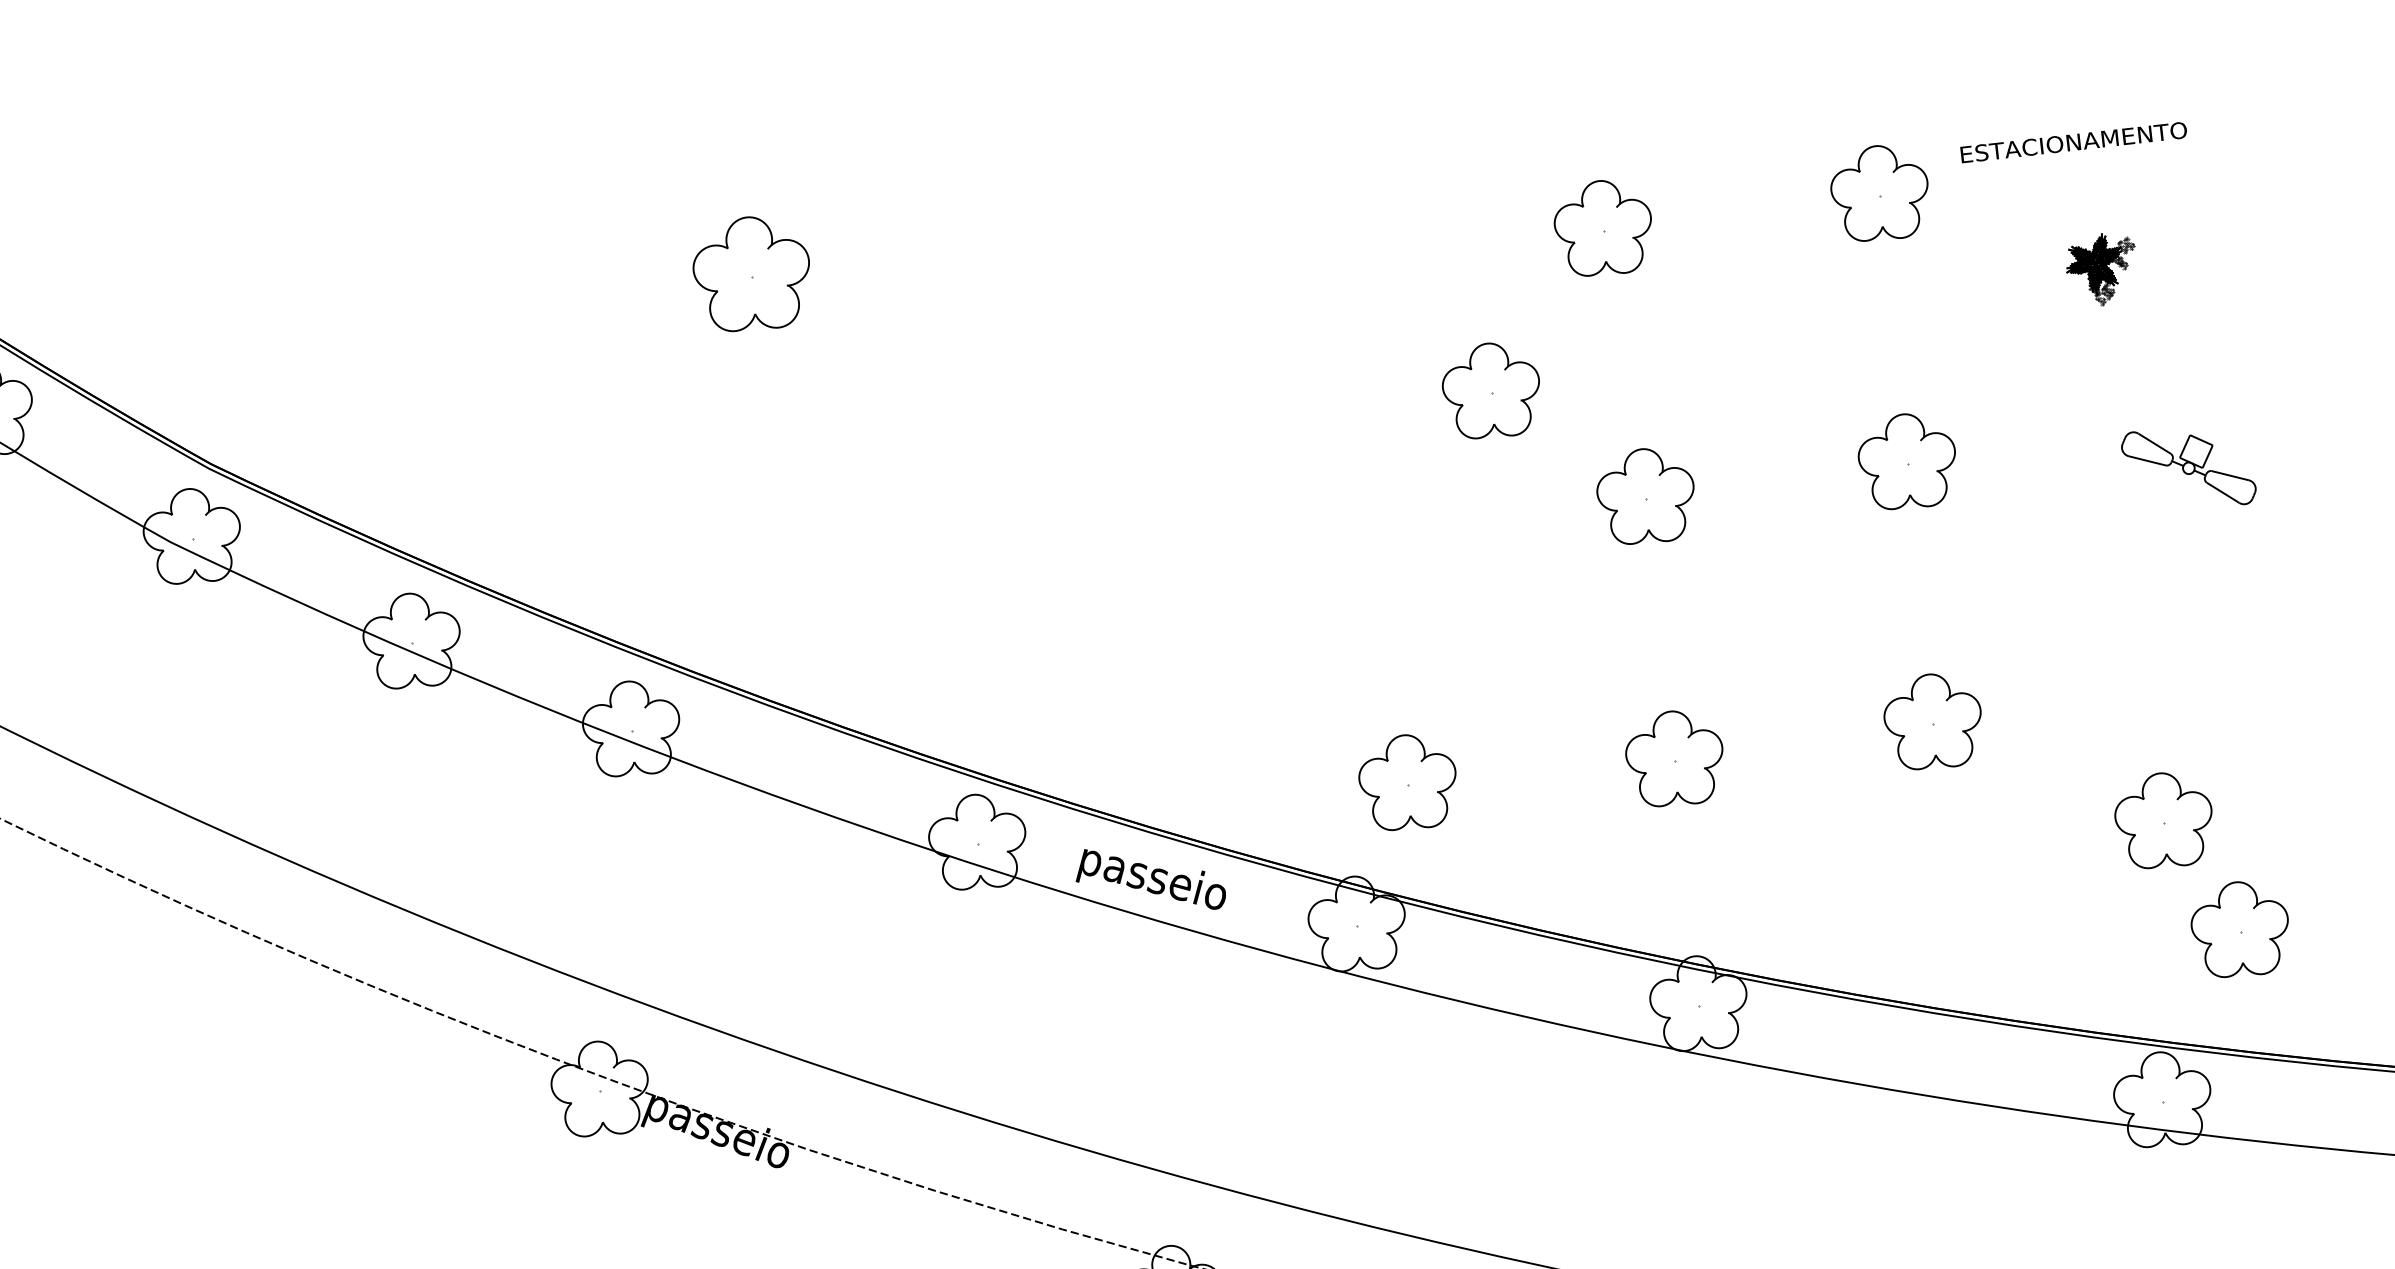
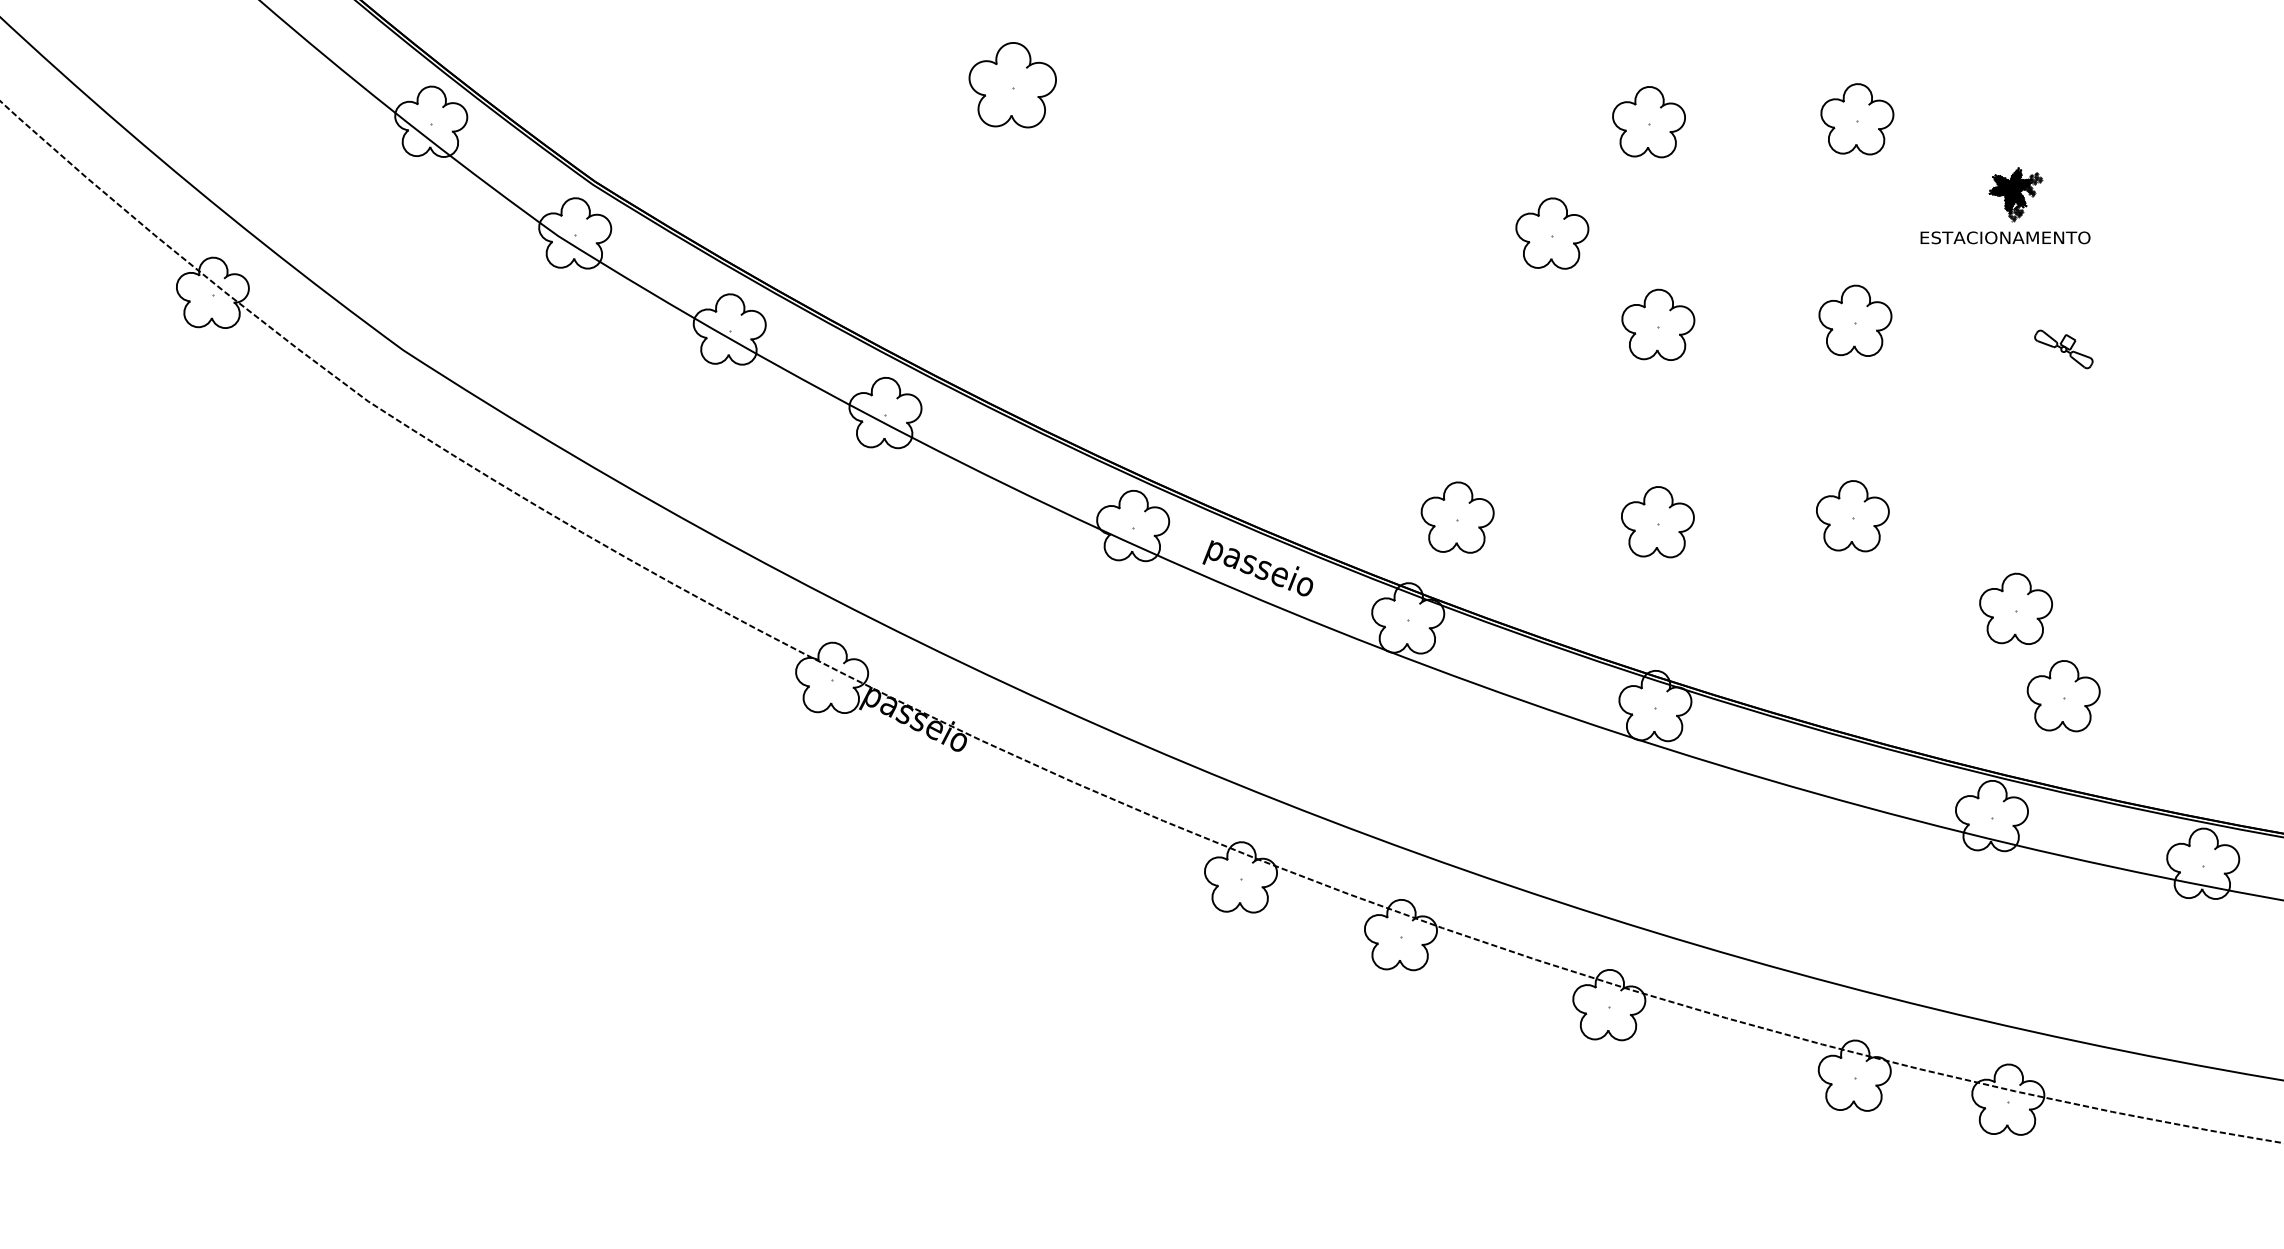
text: (2073, 142) -> (2005, 237), moved
part: (2188, 468) -> (2063, 349), size x0.6

